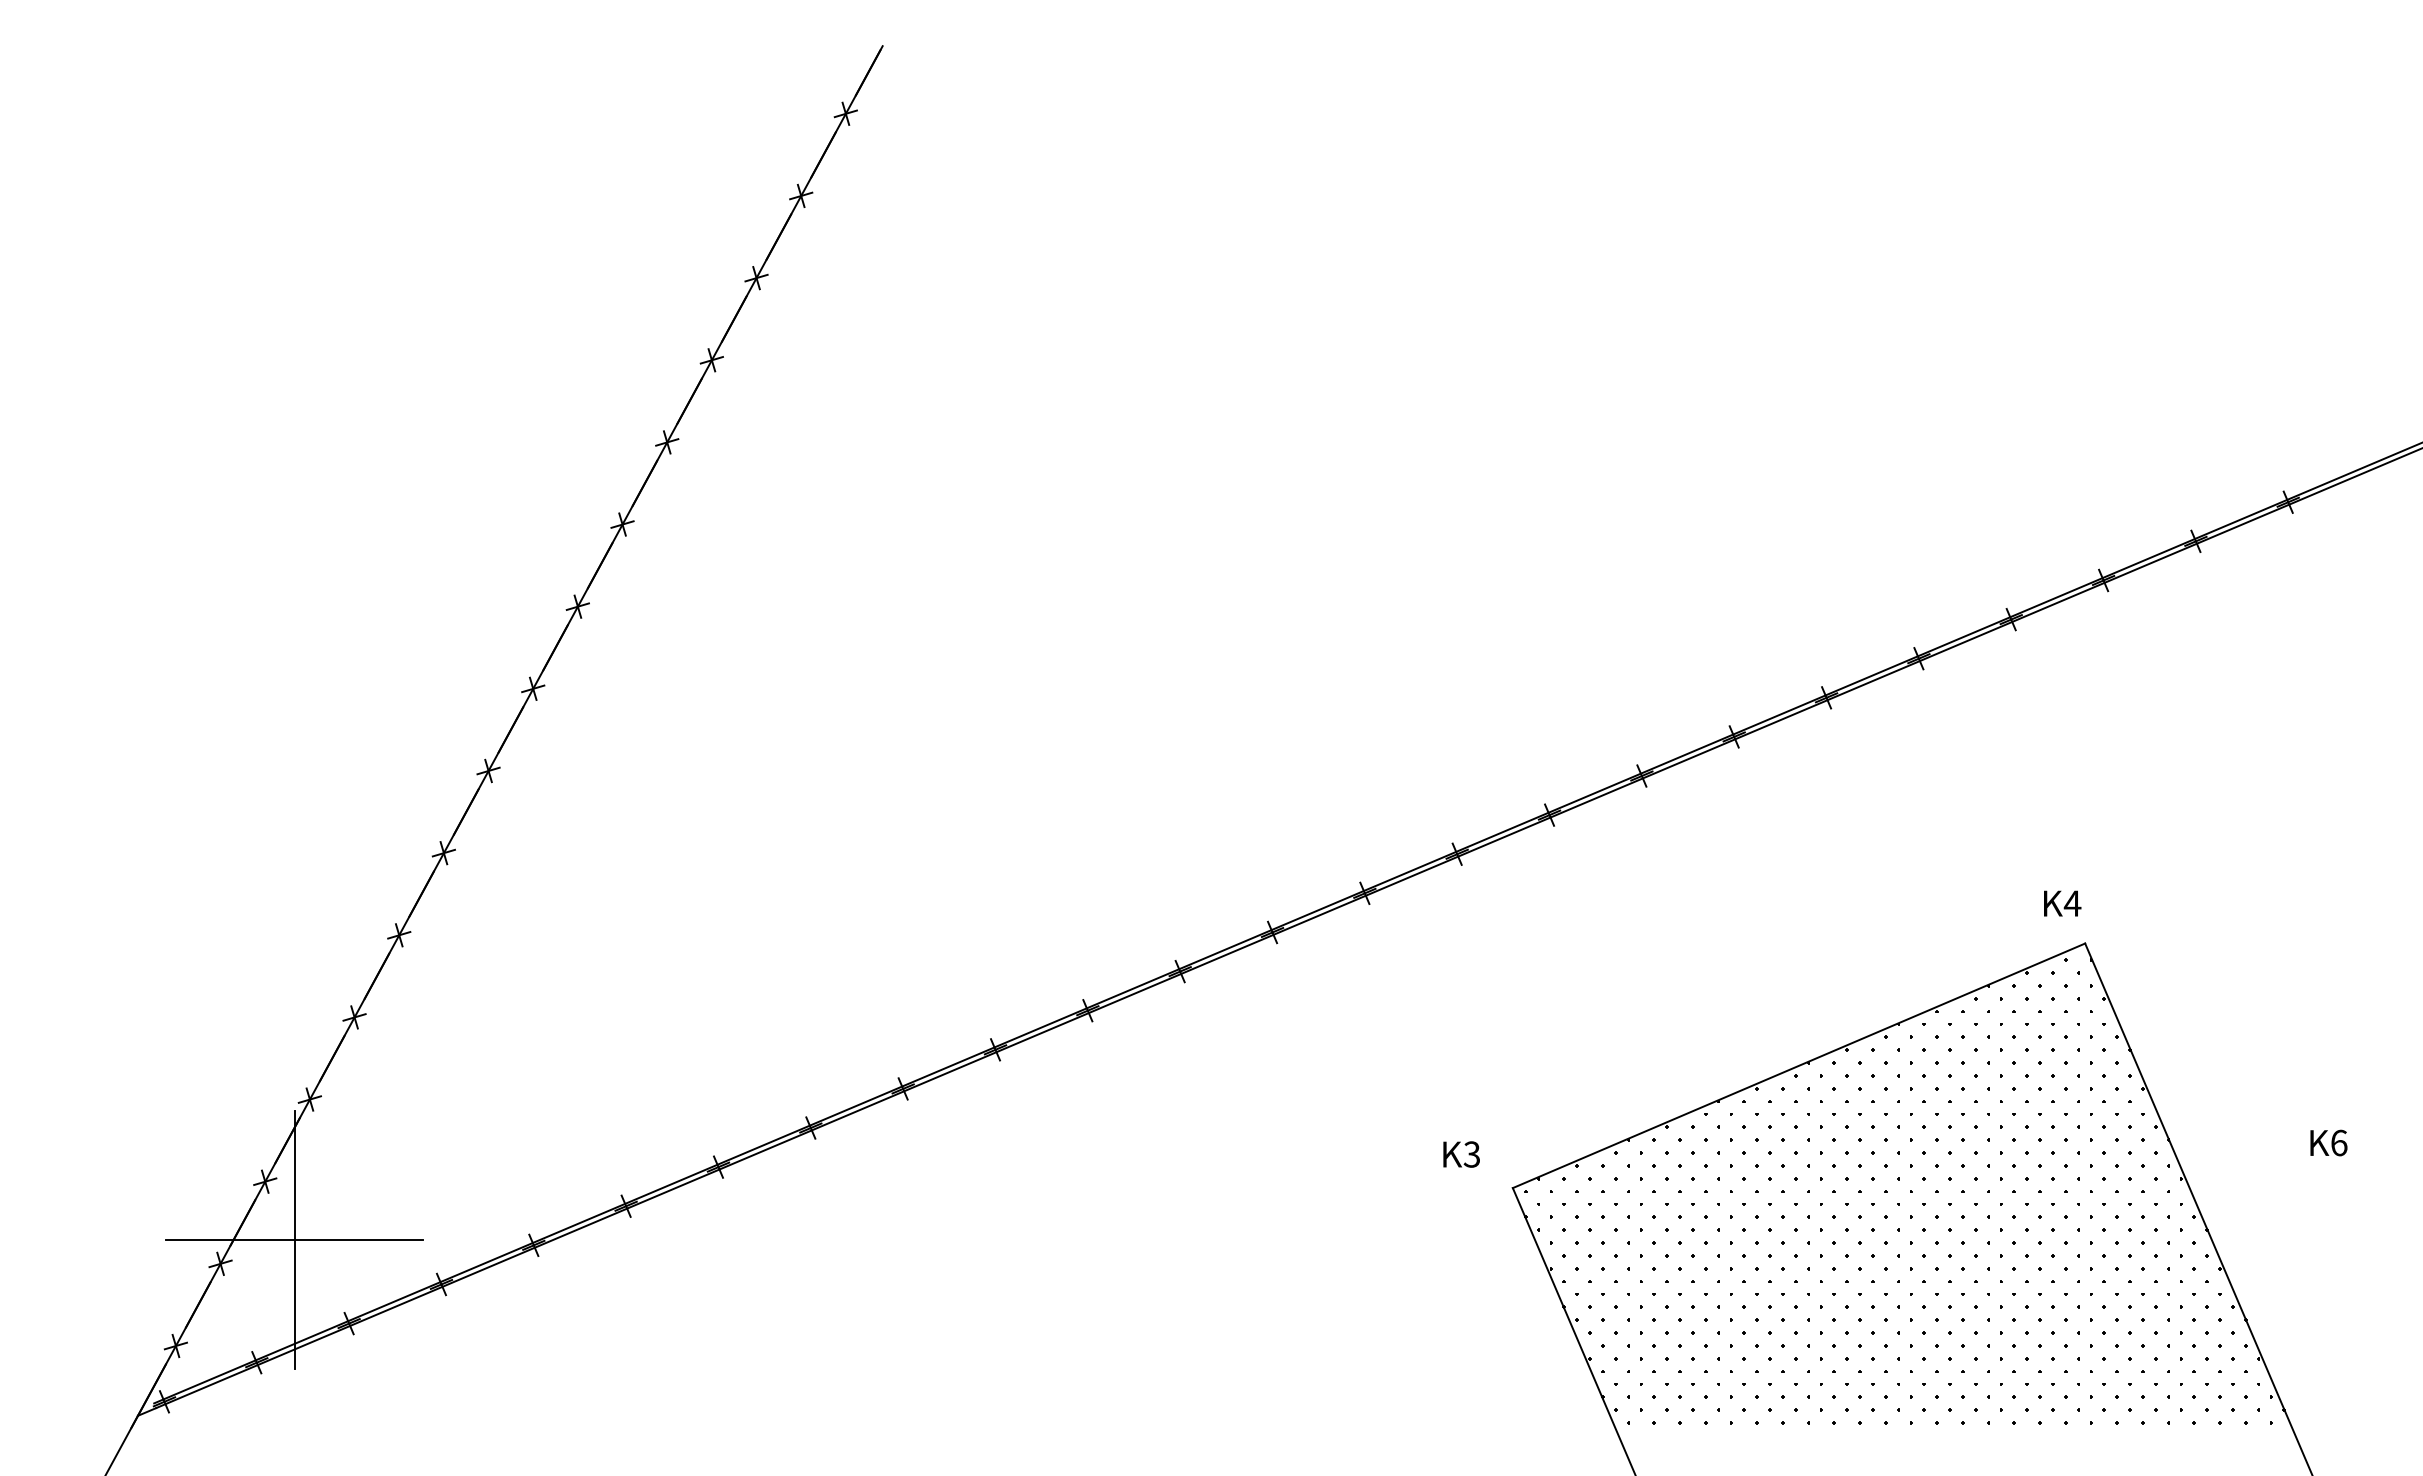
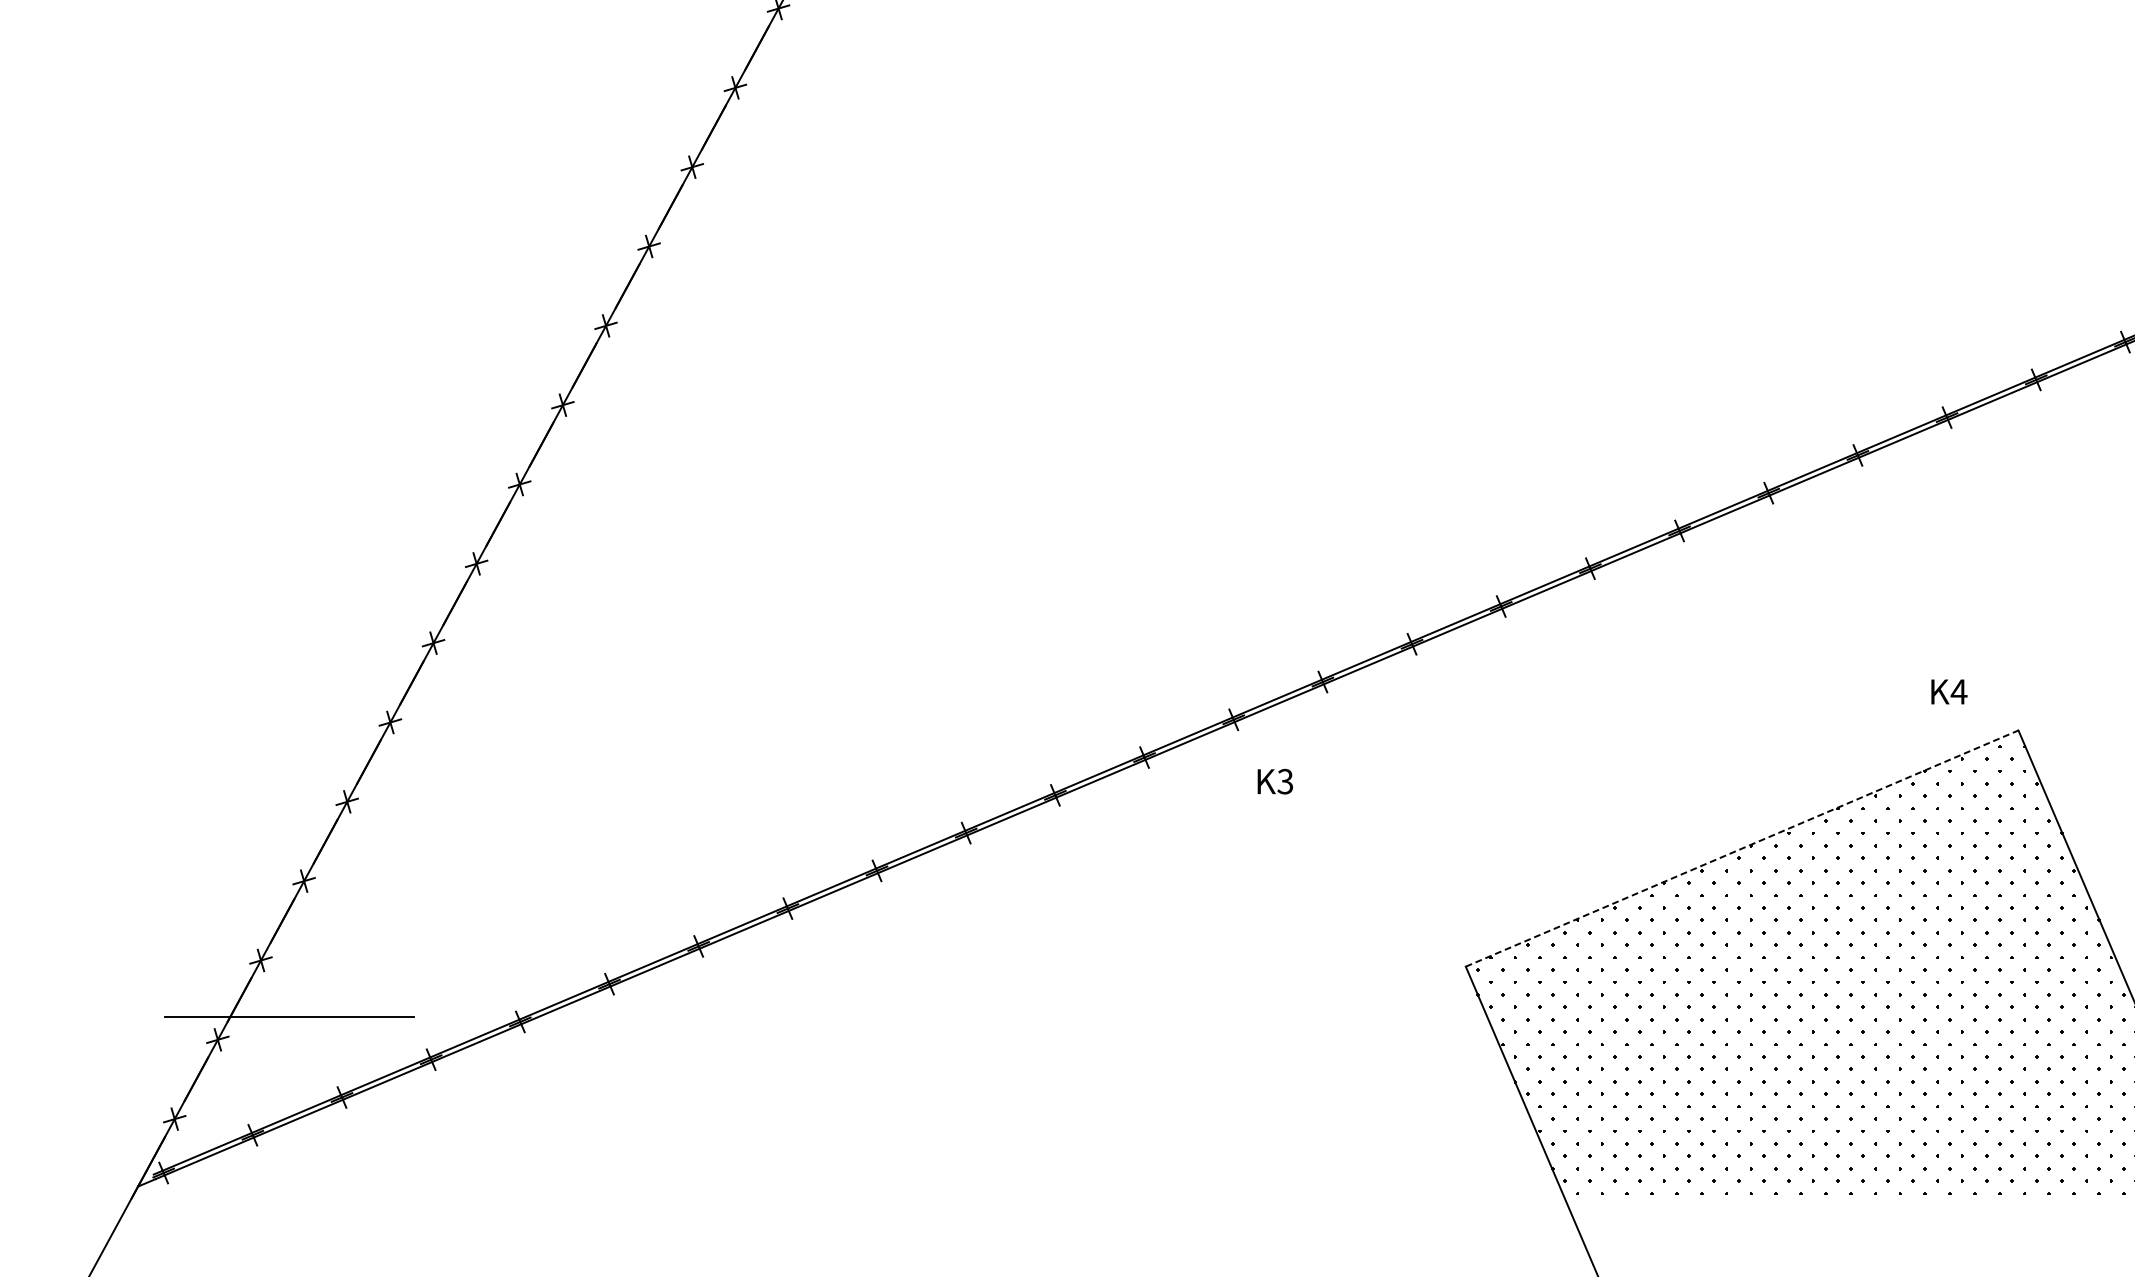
text: (2062, 903) -> (1949, 691), moved
line: (1799, 1065) -> (1742, 848), solid -> dashed
text: (1461, 1154) -> (1275, 781), moved
line: (294, 1239) -> (289, 1016), removed

